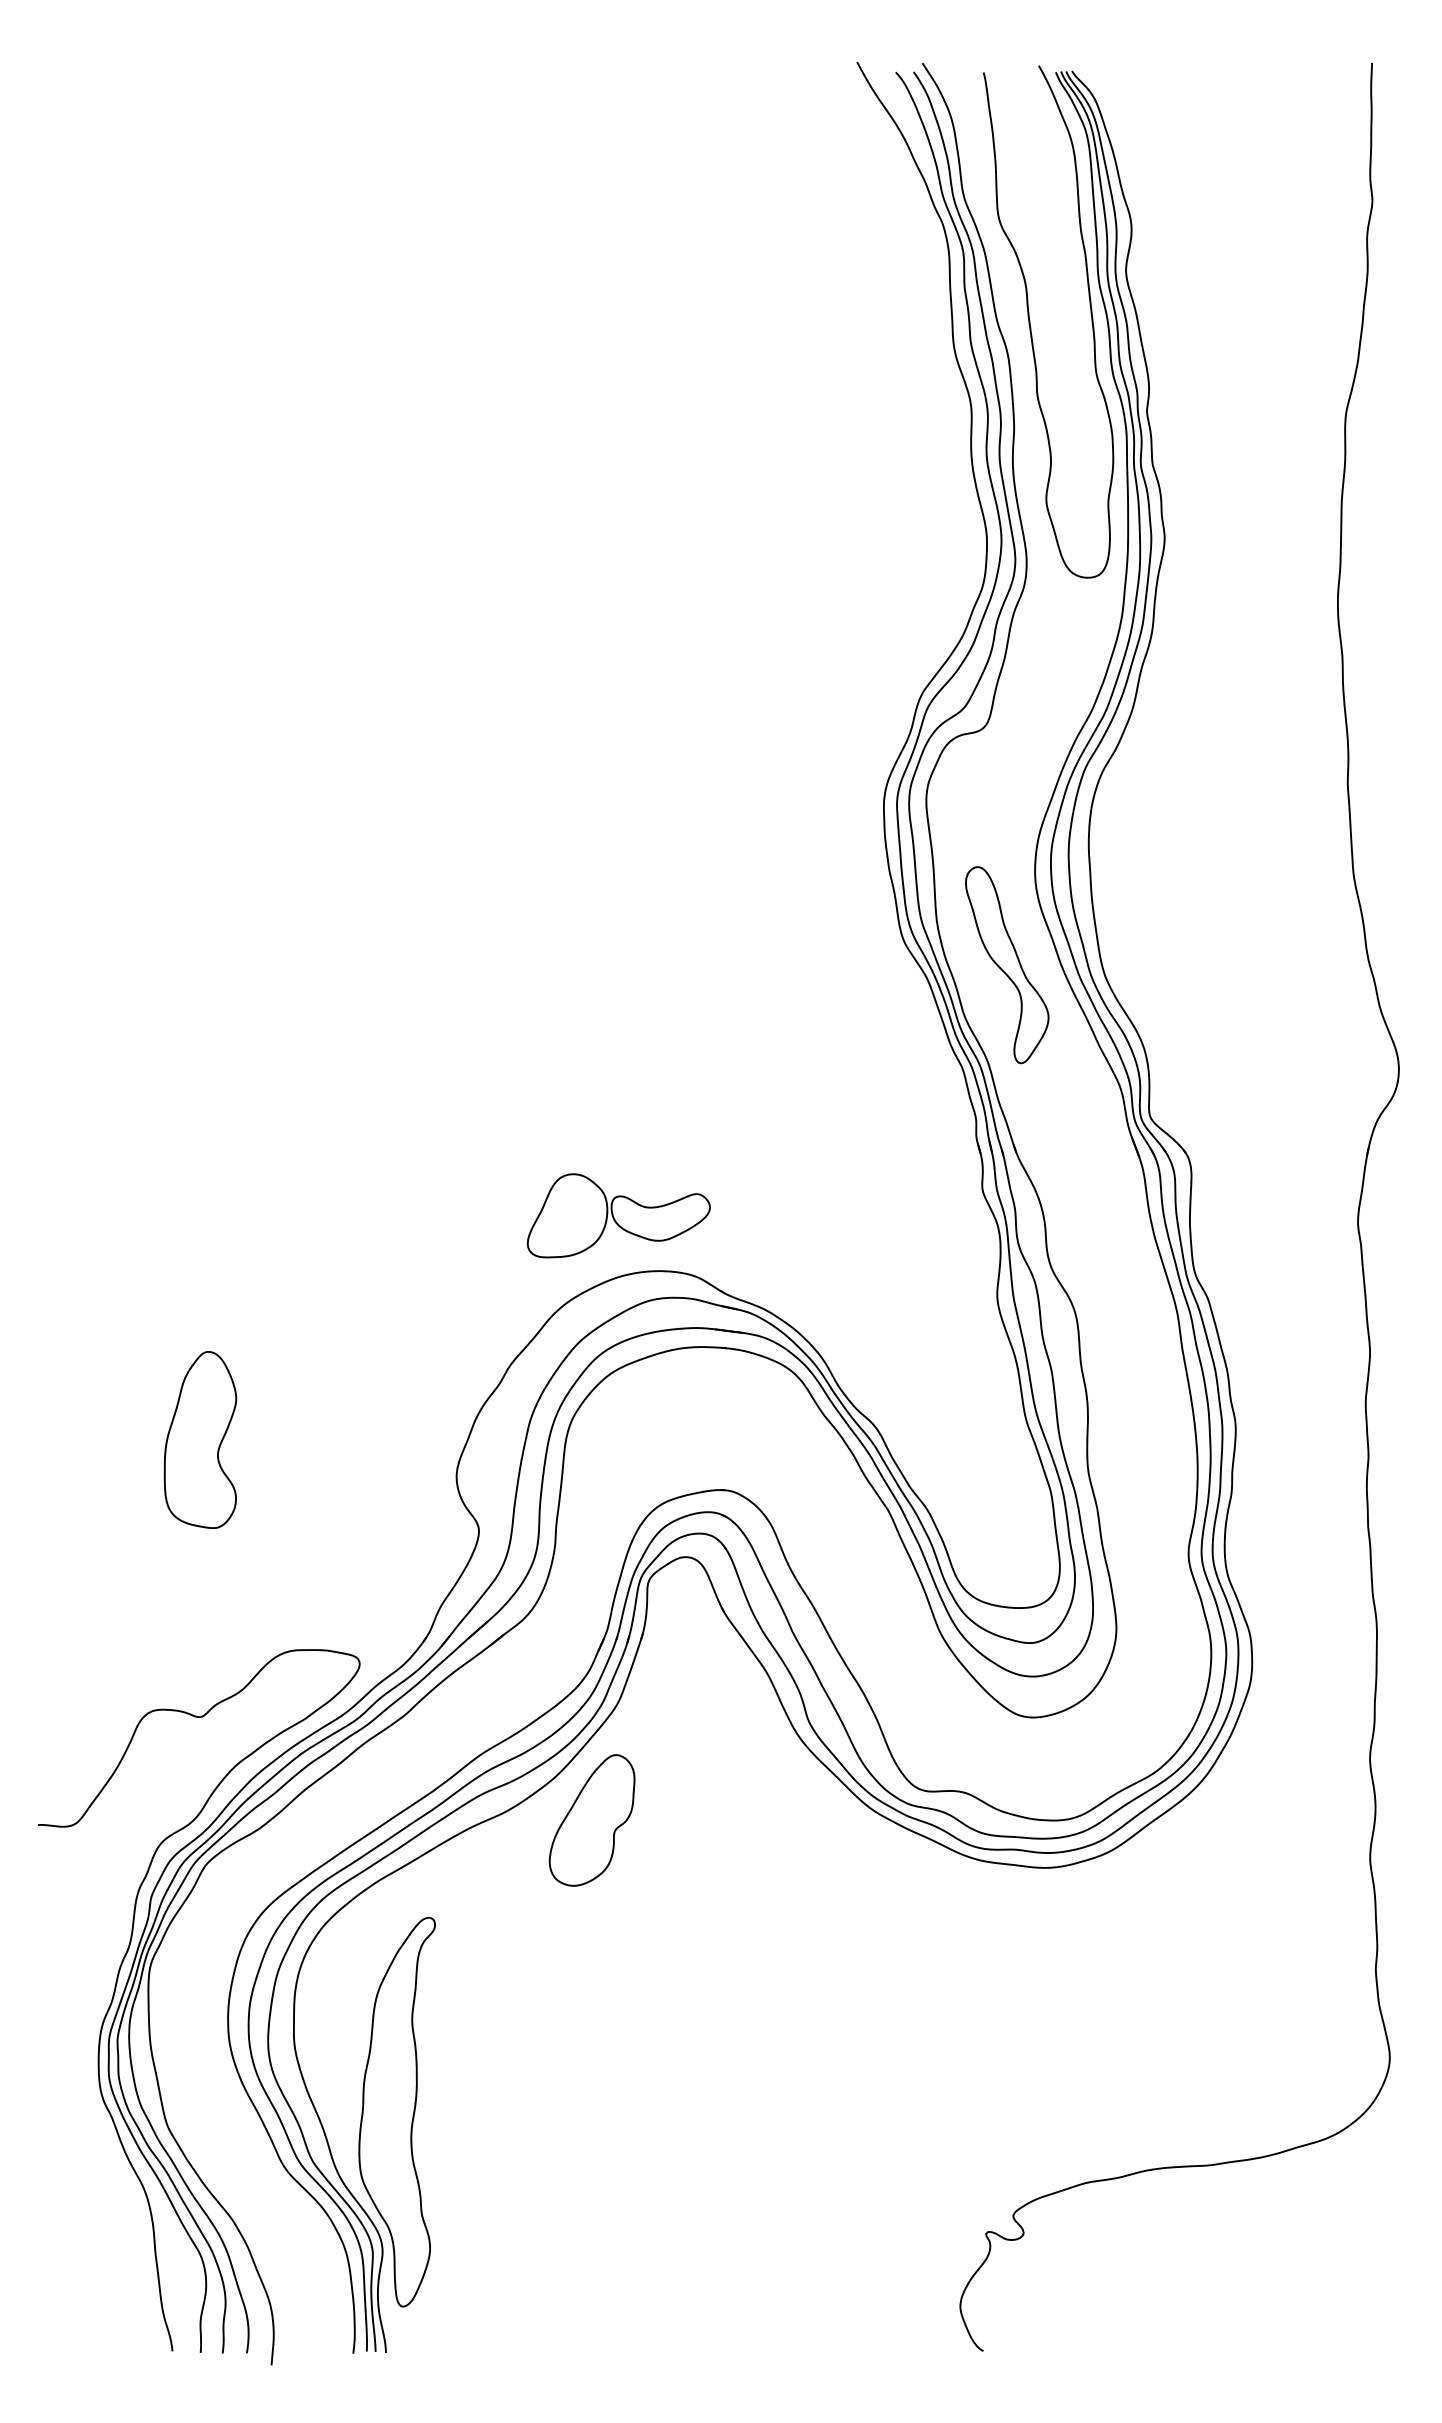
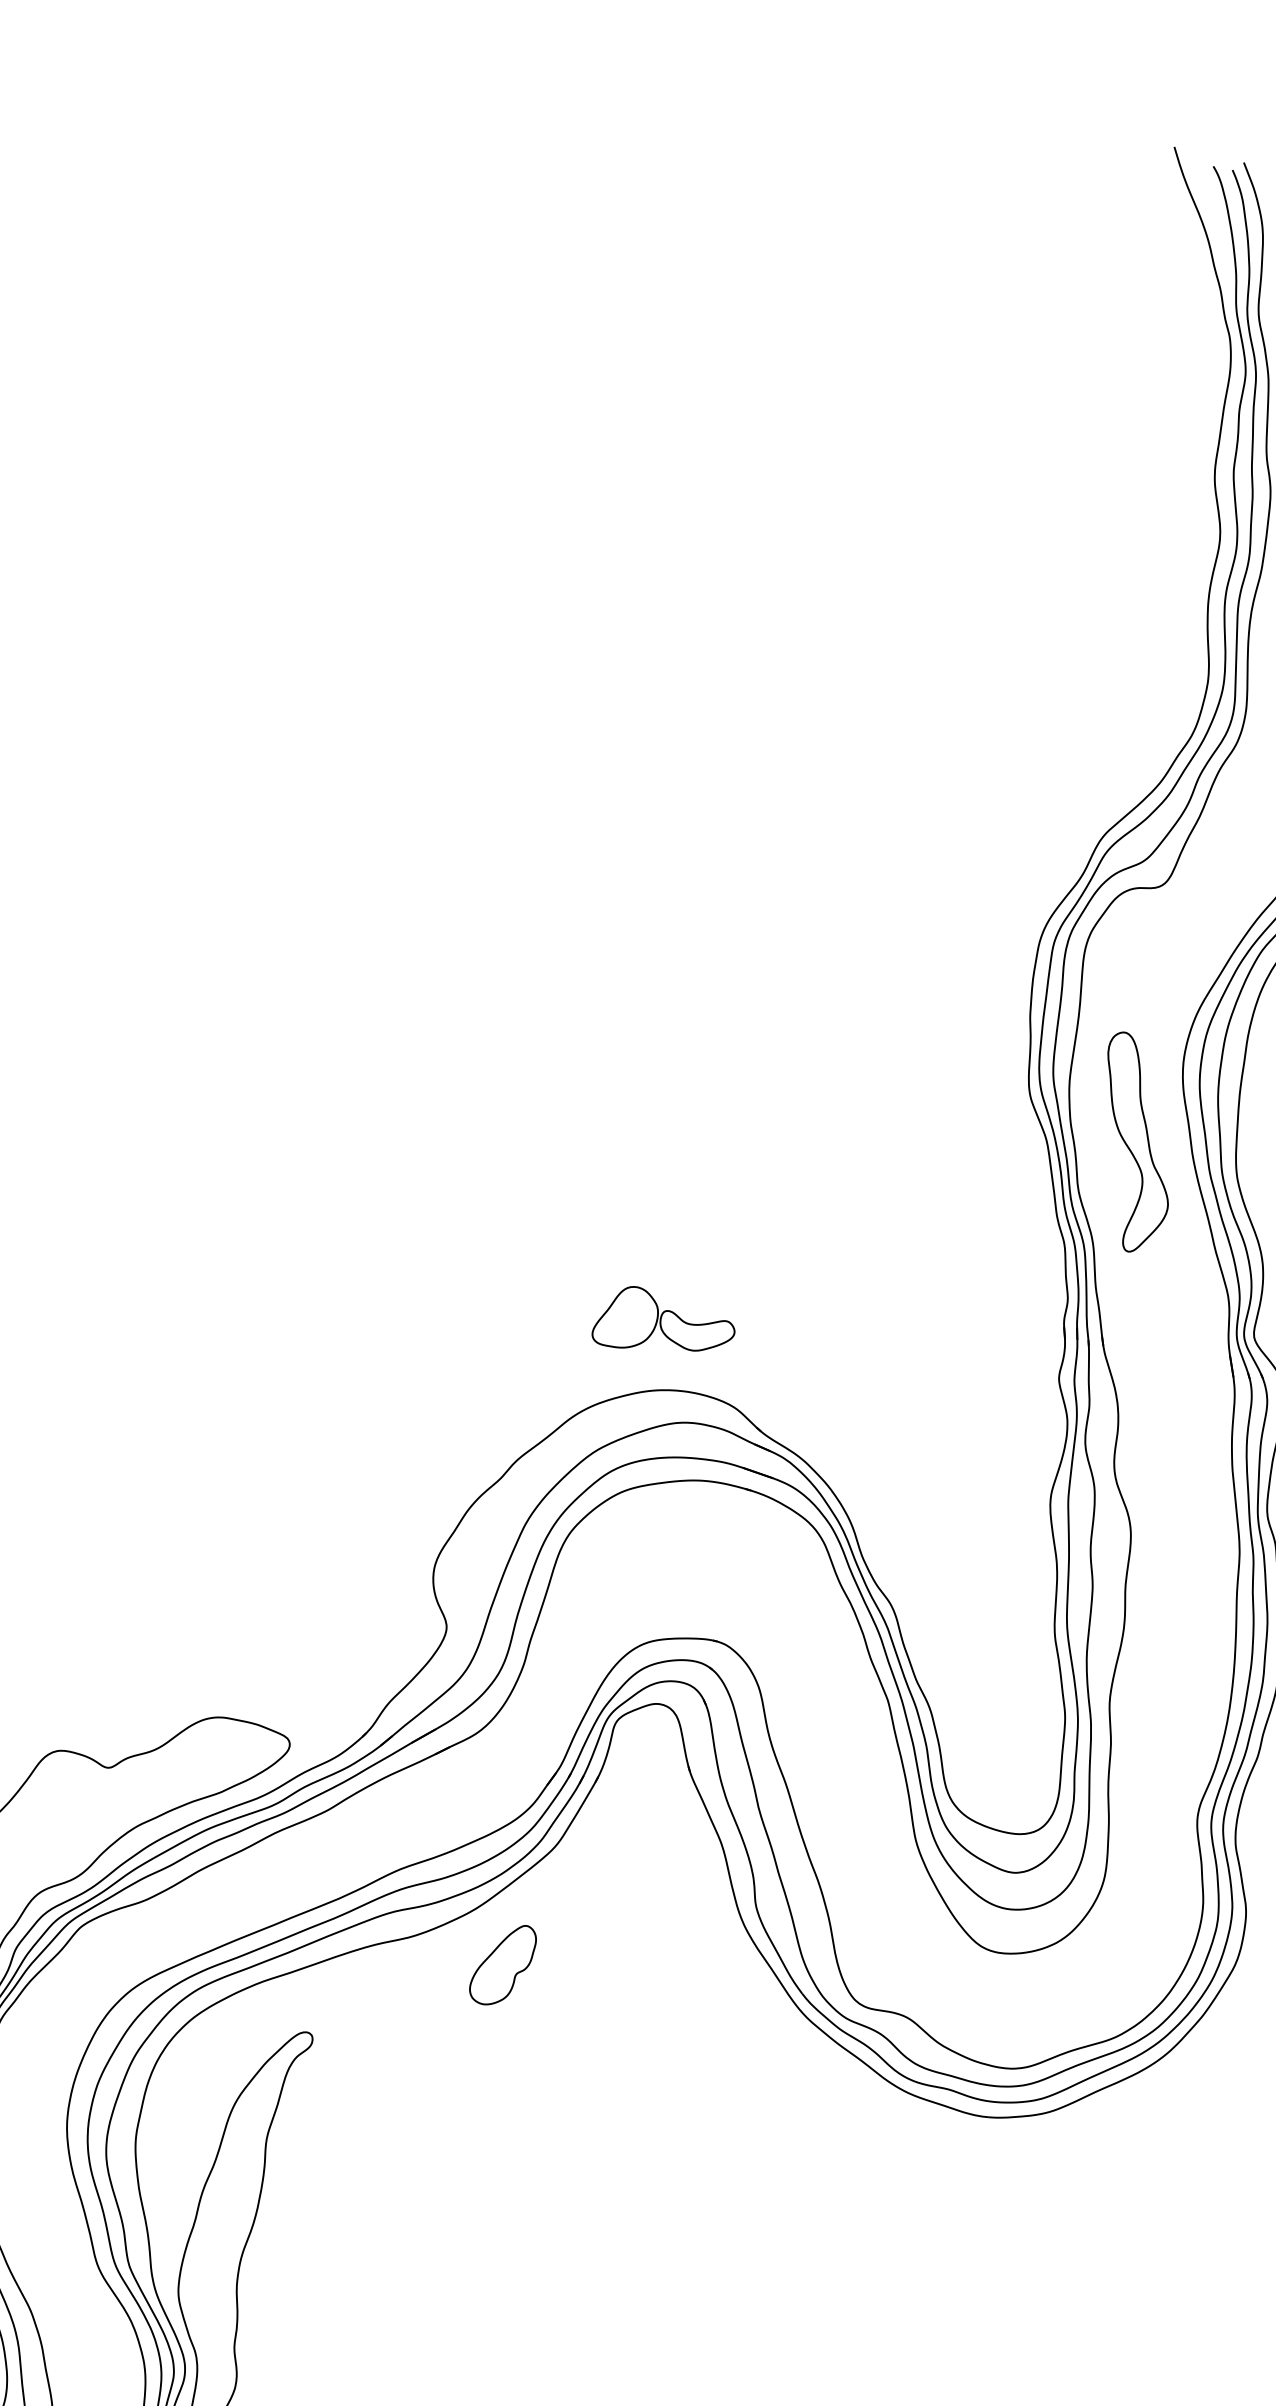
part: (618, 1215) -> (664, 1324), size x0.7
part: (200, 1439) -> (169, 1471), removed
part: (591, 1820) -> (502, 1964), size x0.6

